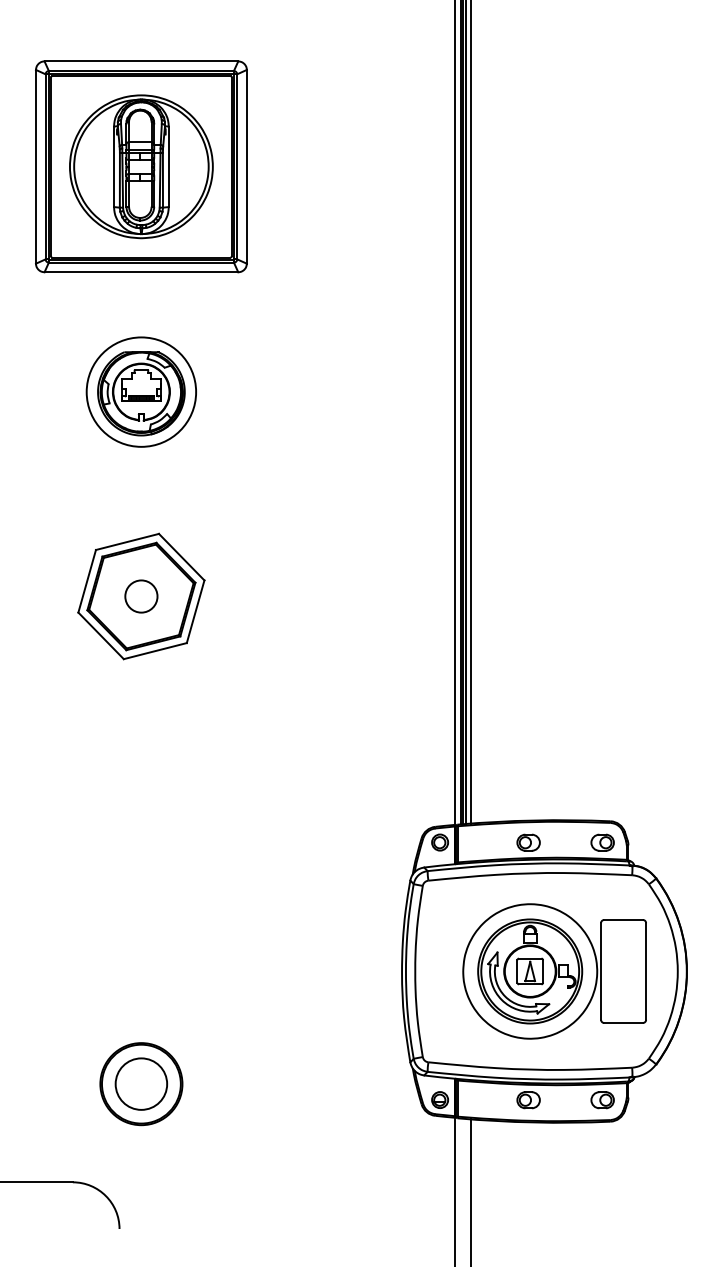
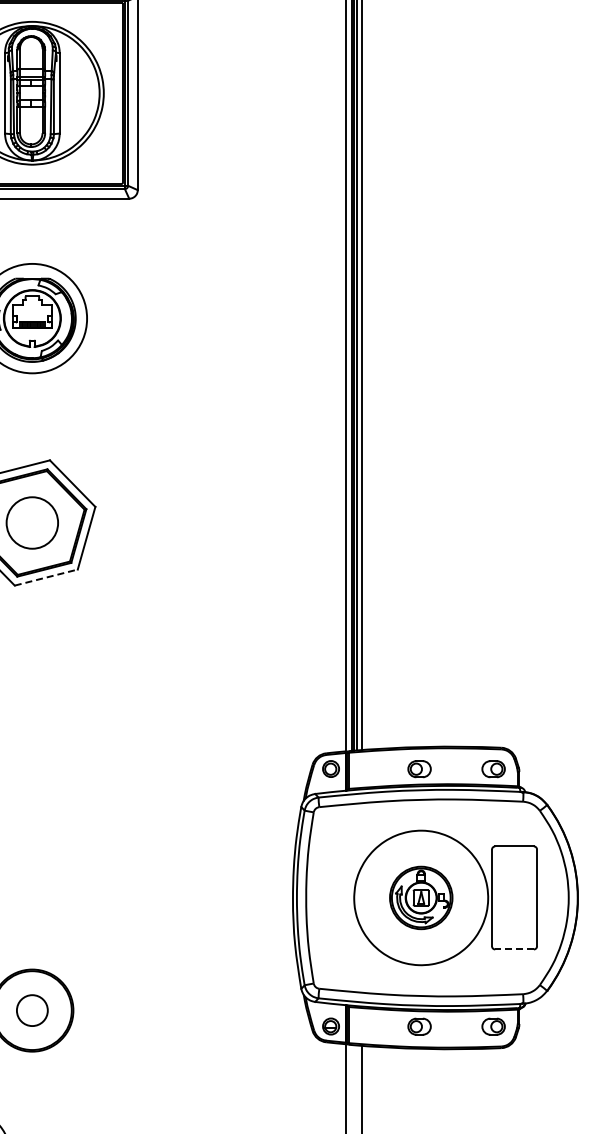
circle: (141, 596) -> (32, 522), size x1.6
line: (155, 651) -> (46, 577), solid -> dashed
part: (530, 971) -> (421, 897), size x0.6
line: (623, 1022) -> (514, 948), solid -> dashed
circle: (141, 1083) -> (32, 1009), size x0.6

